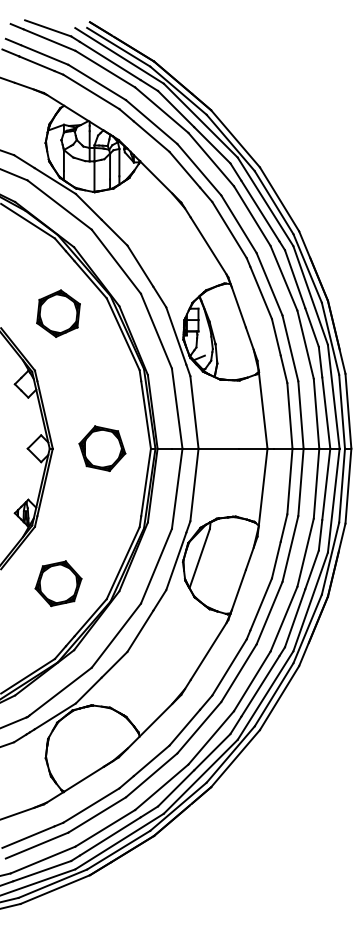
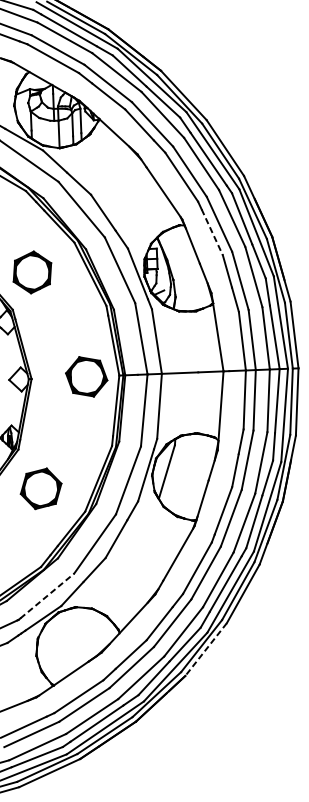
line: (261, 293) -> (212, 232), solid -> dashed
part: (58, 313) -> (32, 272), moved
part: (102, 448) -> (86, 376), moved
part: (58, 583) -> (41, 488), moved
line: (61, 691) -> (48, 595), solid -> dashed
line: (235, 758) -> (206, 649), solid -> dashed

